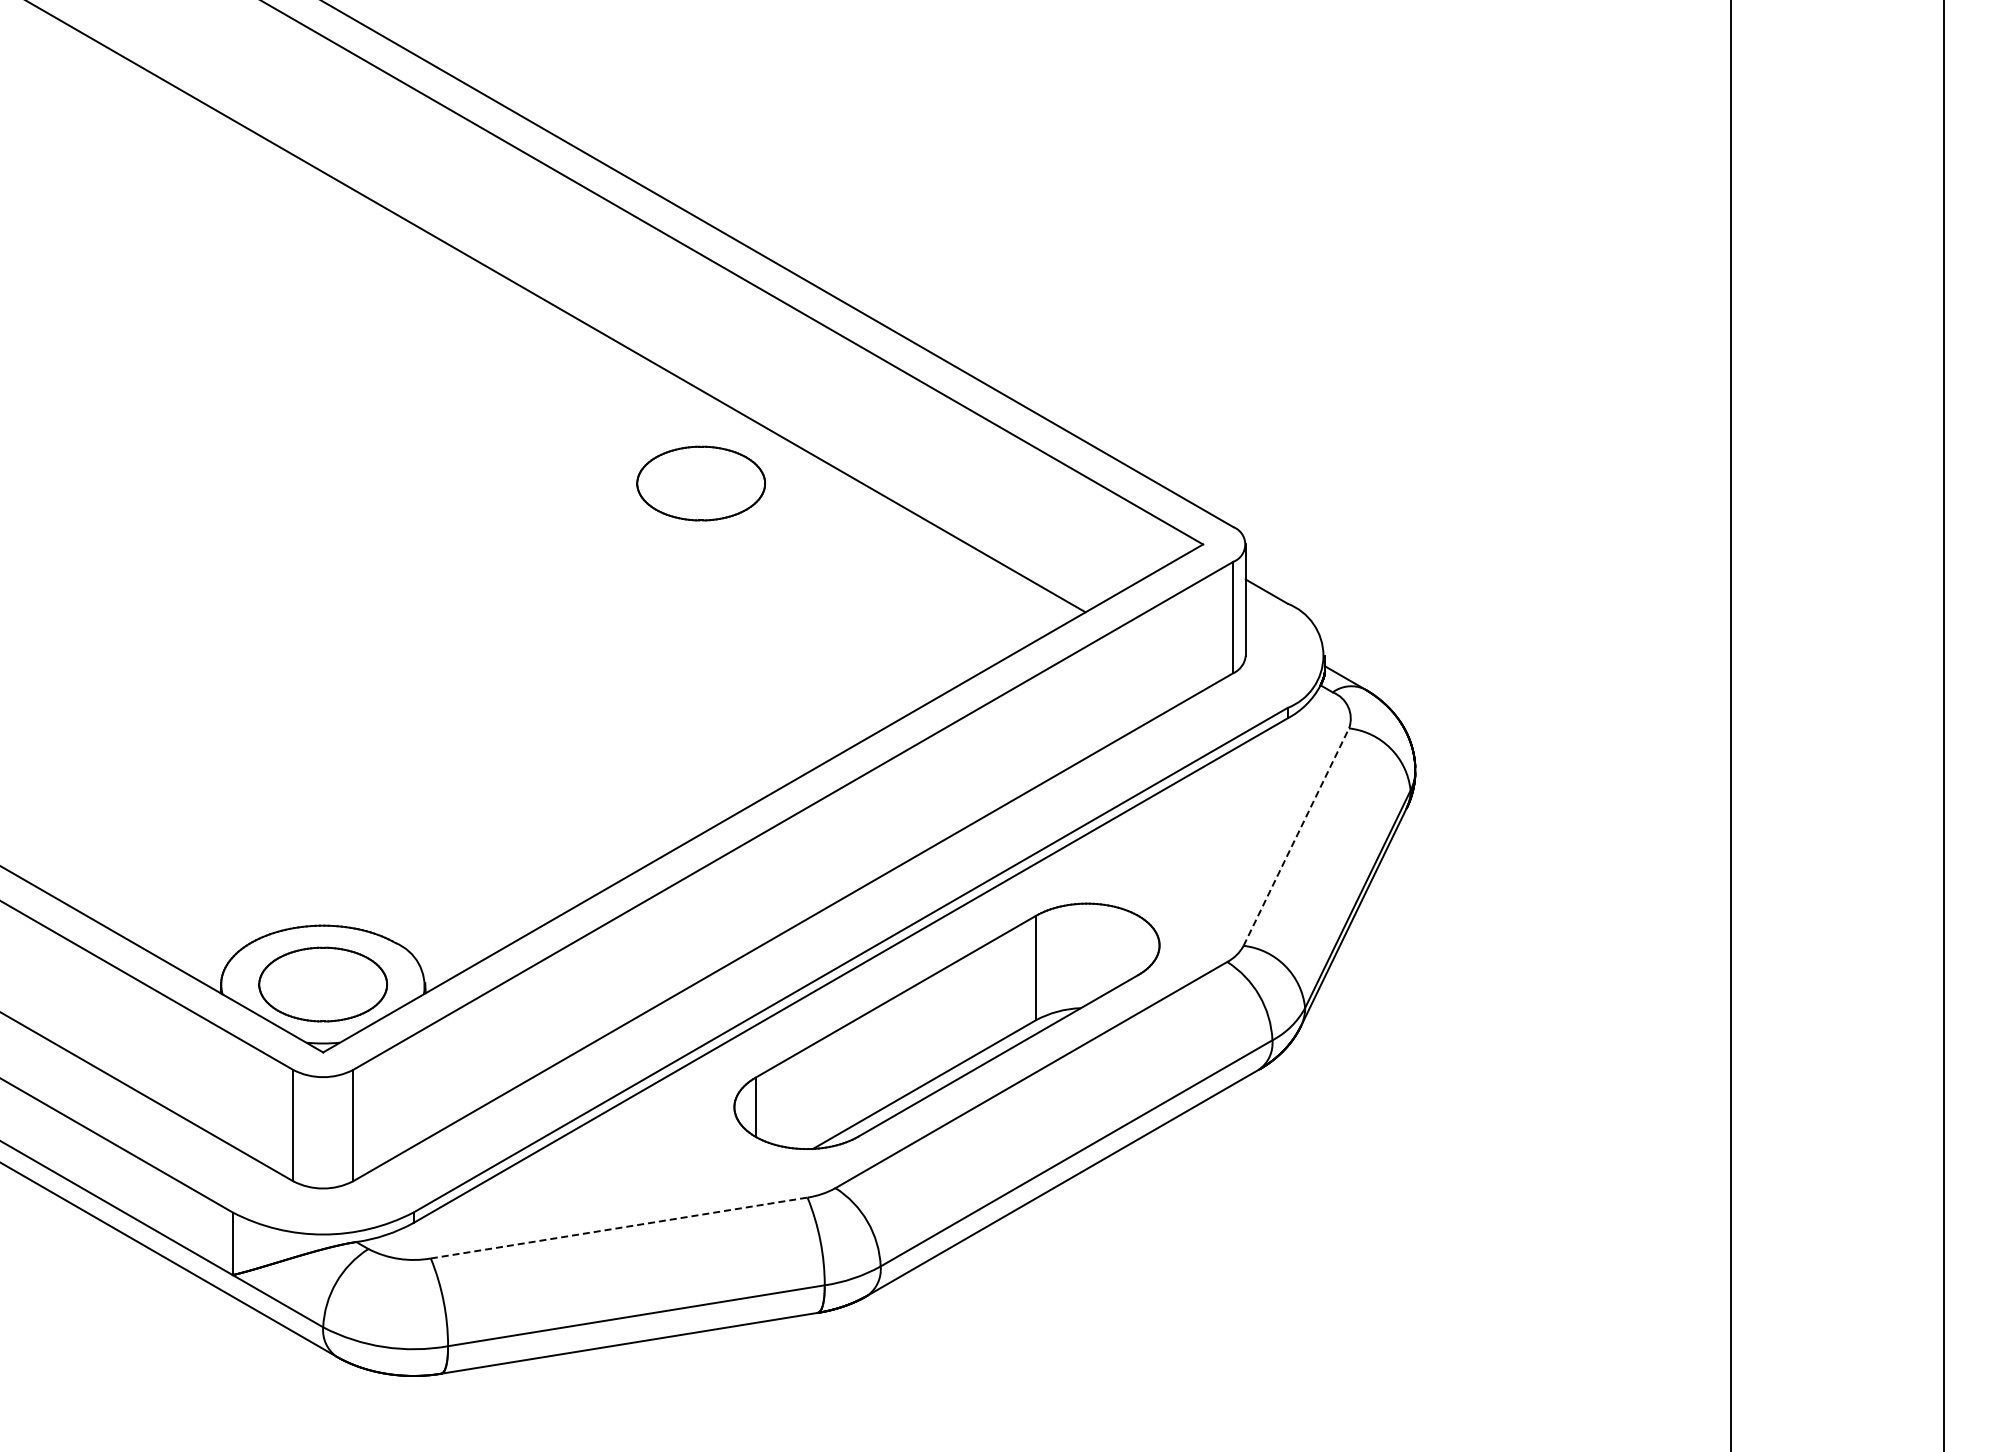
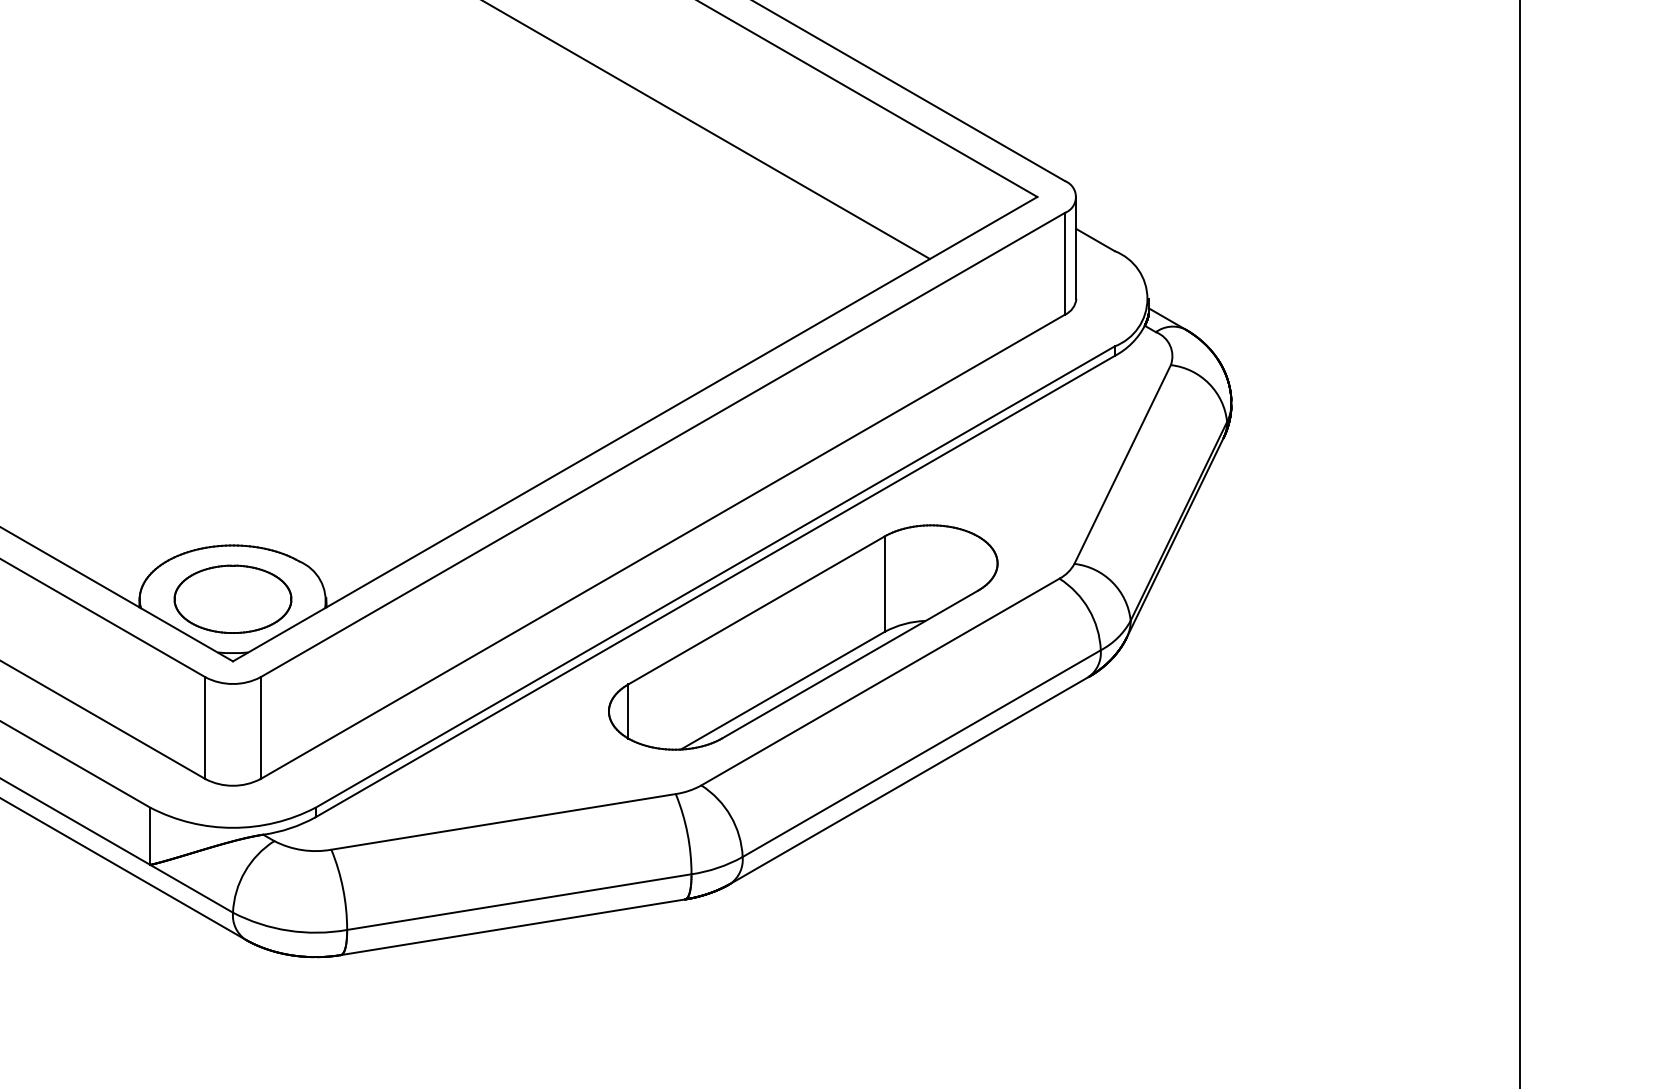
part: (700, 483) -> (577, 141), removed
line: (1296, 837) -> (1122, 464), dashed -> solid
line: (619, 1228) -> (503, 822), dashed -> solid

